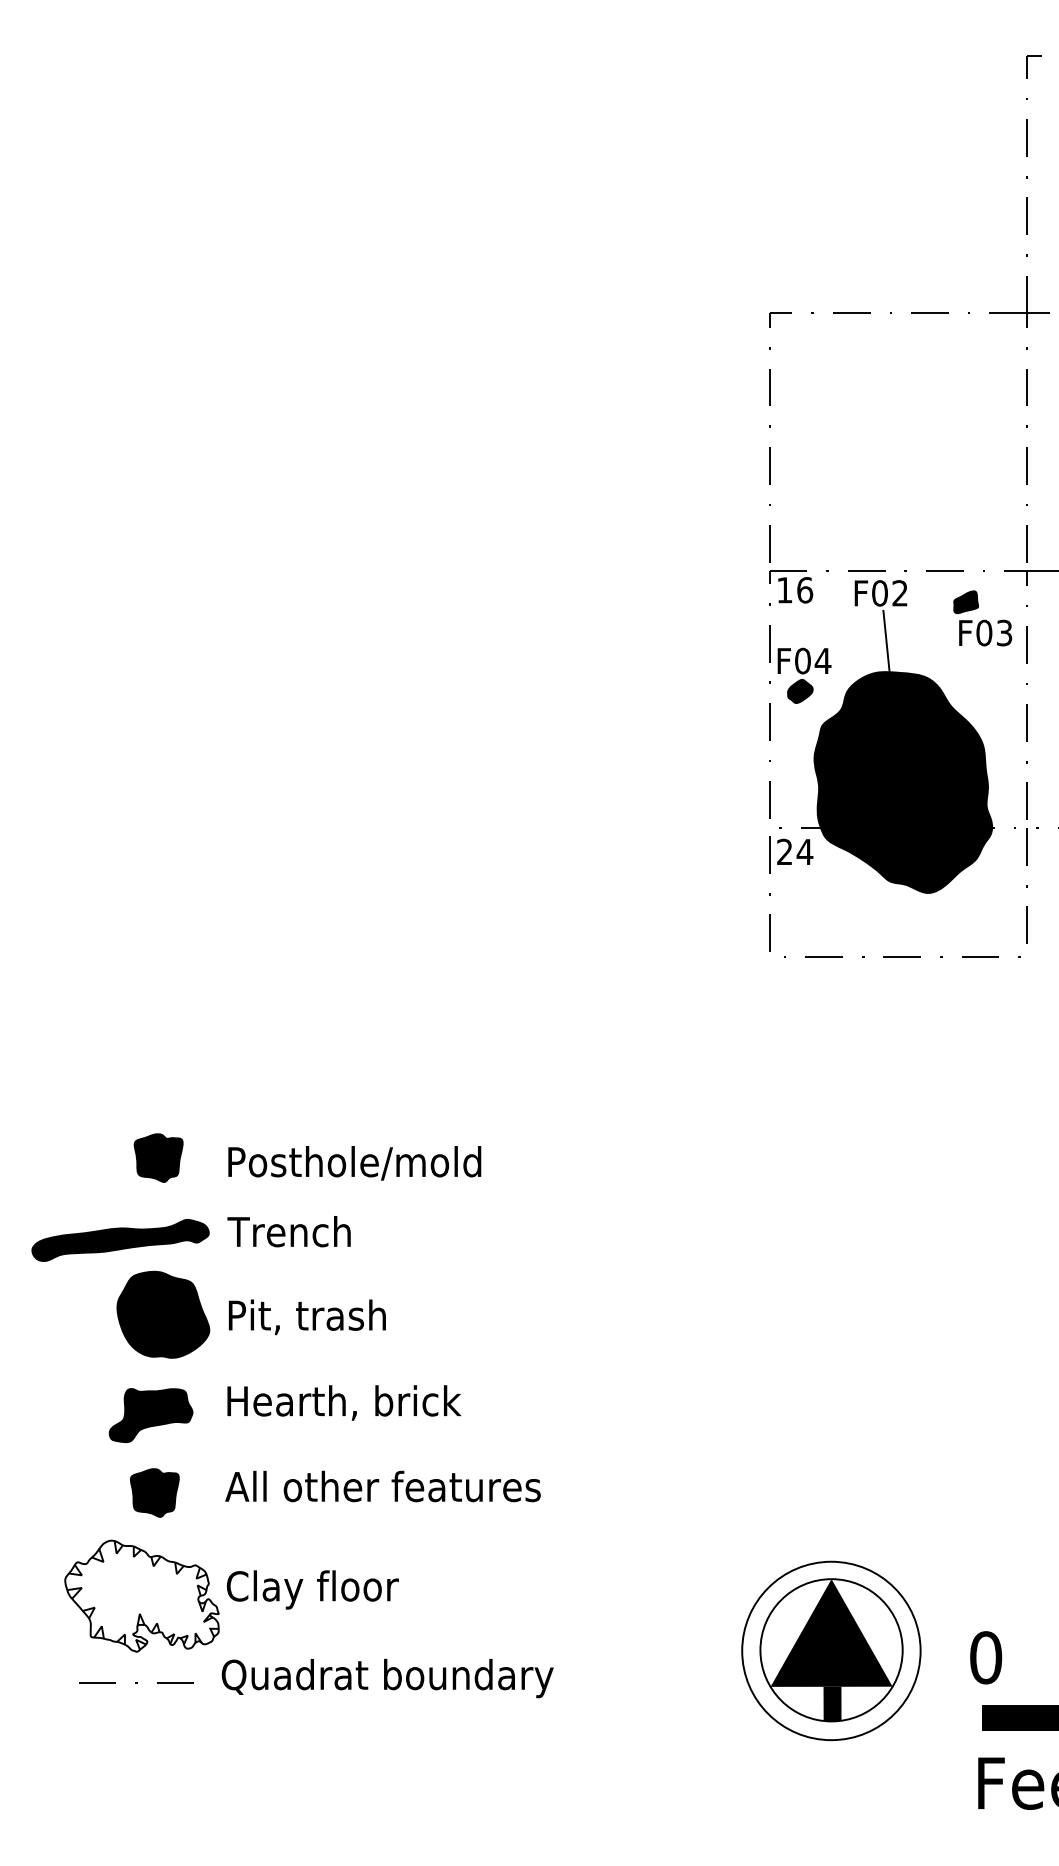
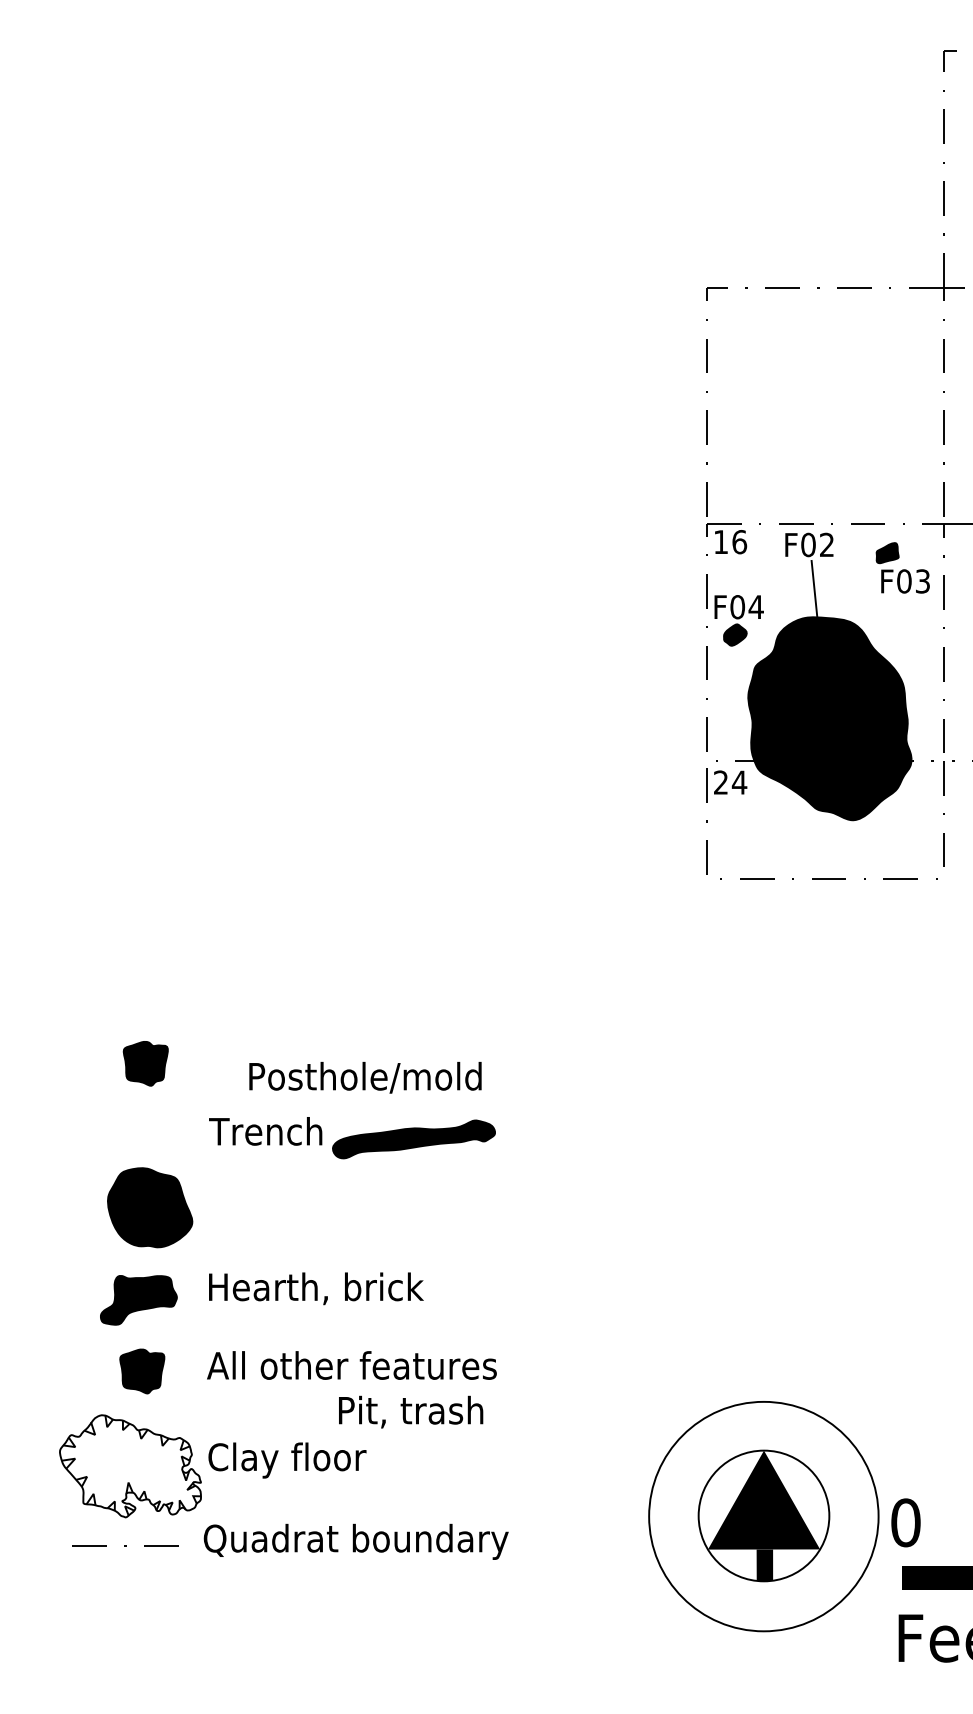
text: (354, 1163) -> (365, 1077), moved
part: (120, 1240) -> (413, 1139), moved
text: (307, 1317) -> (411, 1412), moved
circle: (831, 1650) -> (763, 1516), size x1.4

